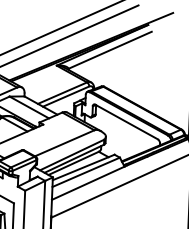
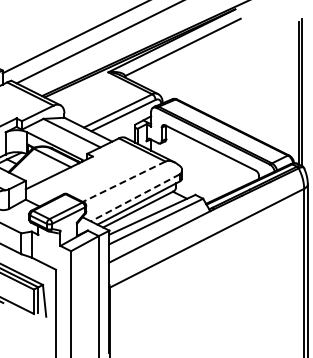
line: (64, 143) -> (124, 181), solid -> dashed
line: (71, 155) -> (134, 198), solid -> dashed

